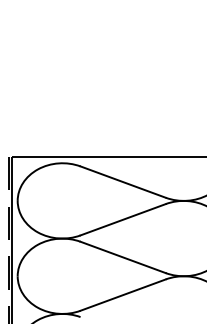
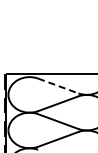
line: (123, 183) -> (58, 86), solid -> dashed

